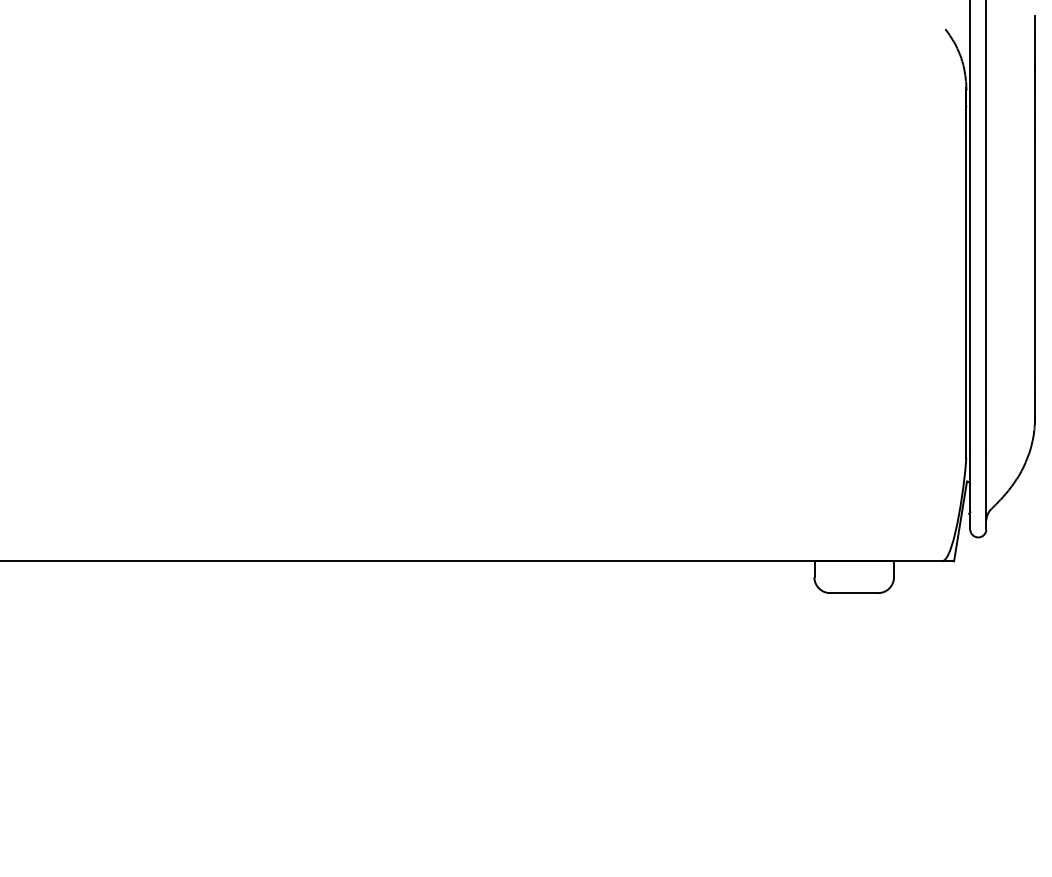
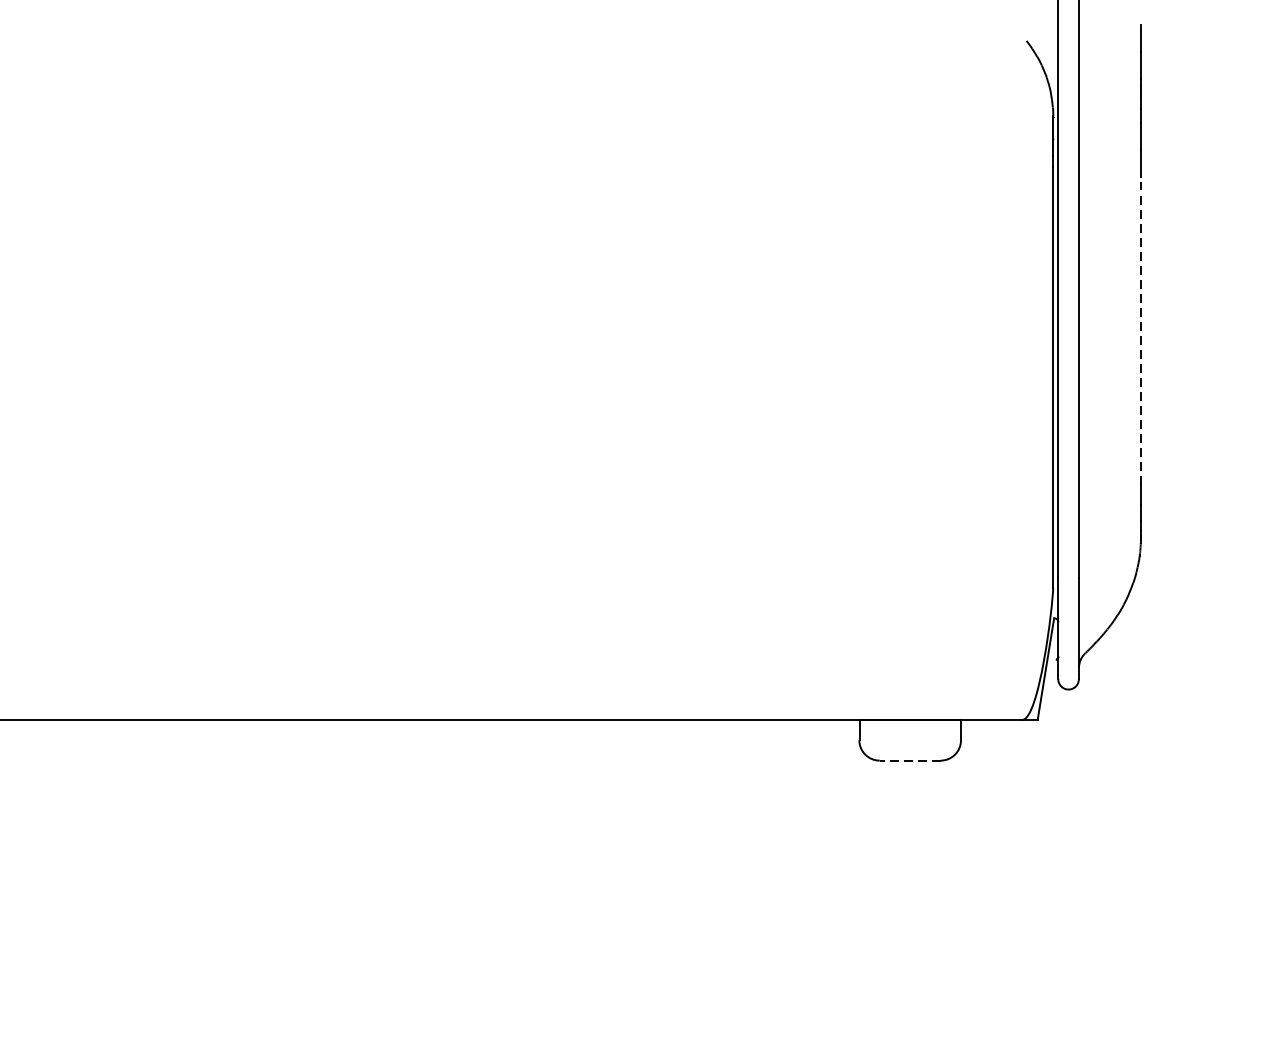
line: (1035, 256) -> (1141, 330), solid -> dashed
line: (854, 593) -> (910, 761), solid -> dashed

